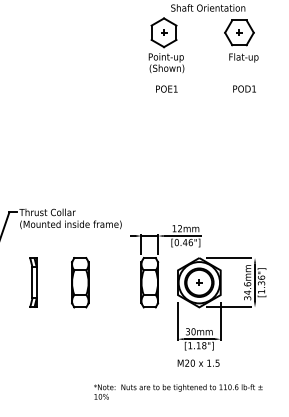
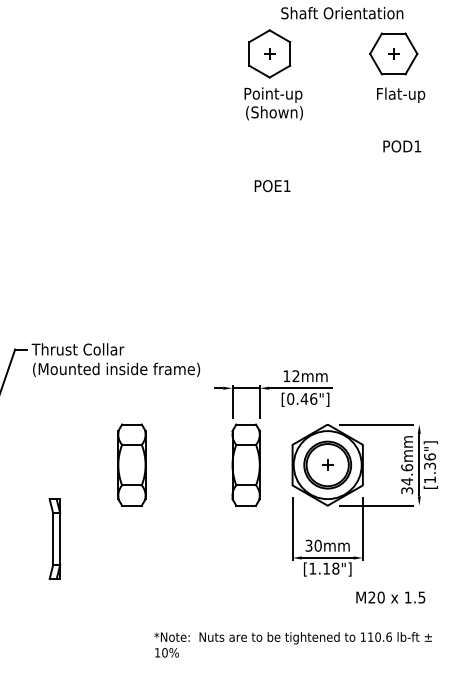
text: (166, 88) -> (272, 185), moved
part: (33, 282) -> (54, 538), moved
text: (198, 362) -> (390, 596), moved

